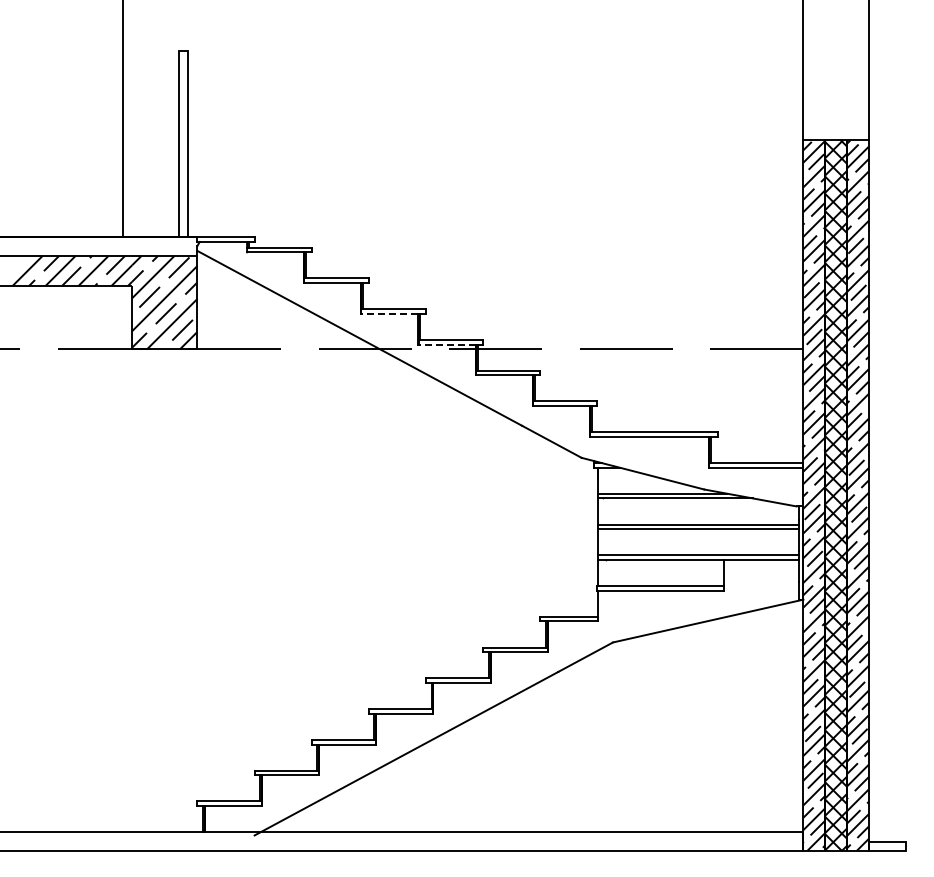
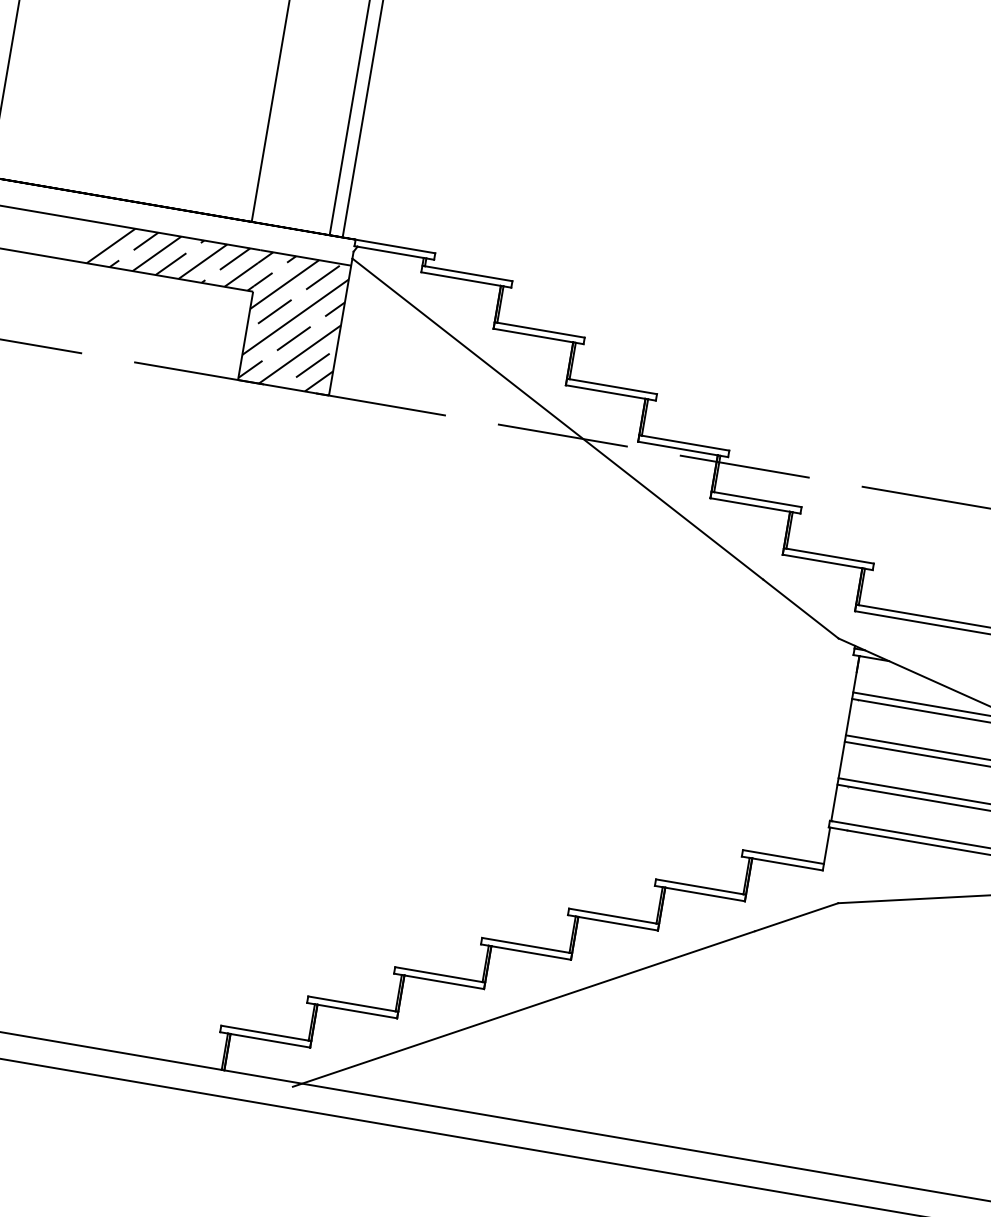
line: (389, 313) -> (605, 391), dashed -> solid
line: (447, 344) -> (678, 448), dashed -> solid

